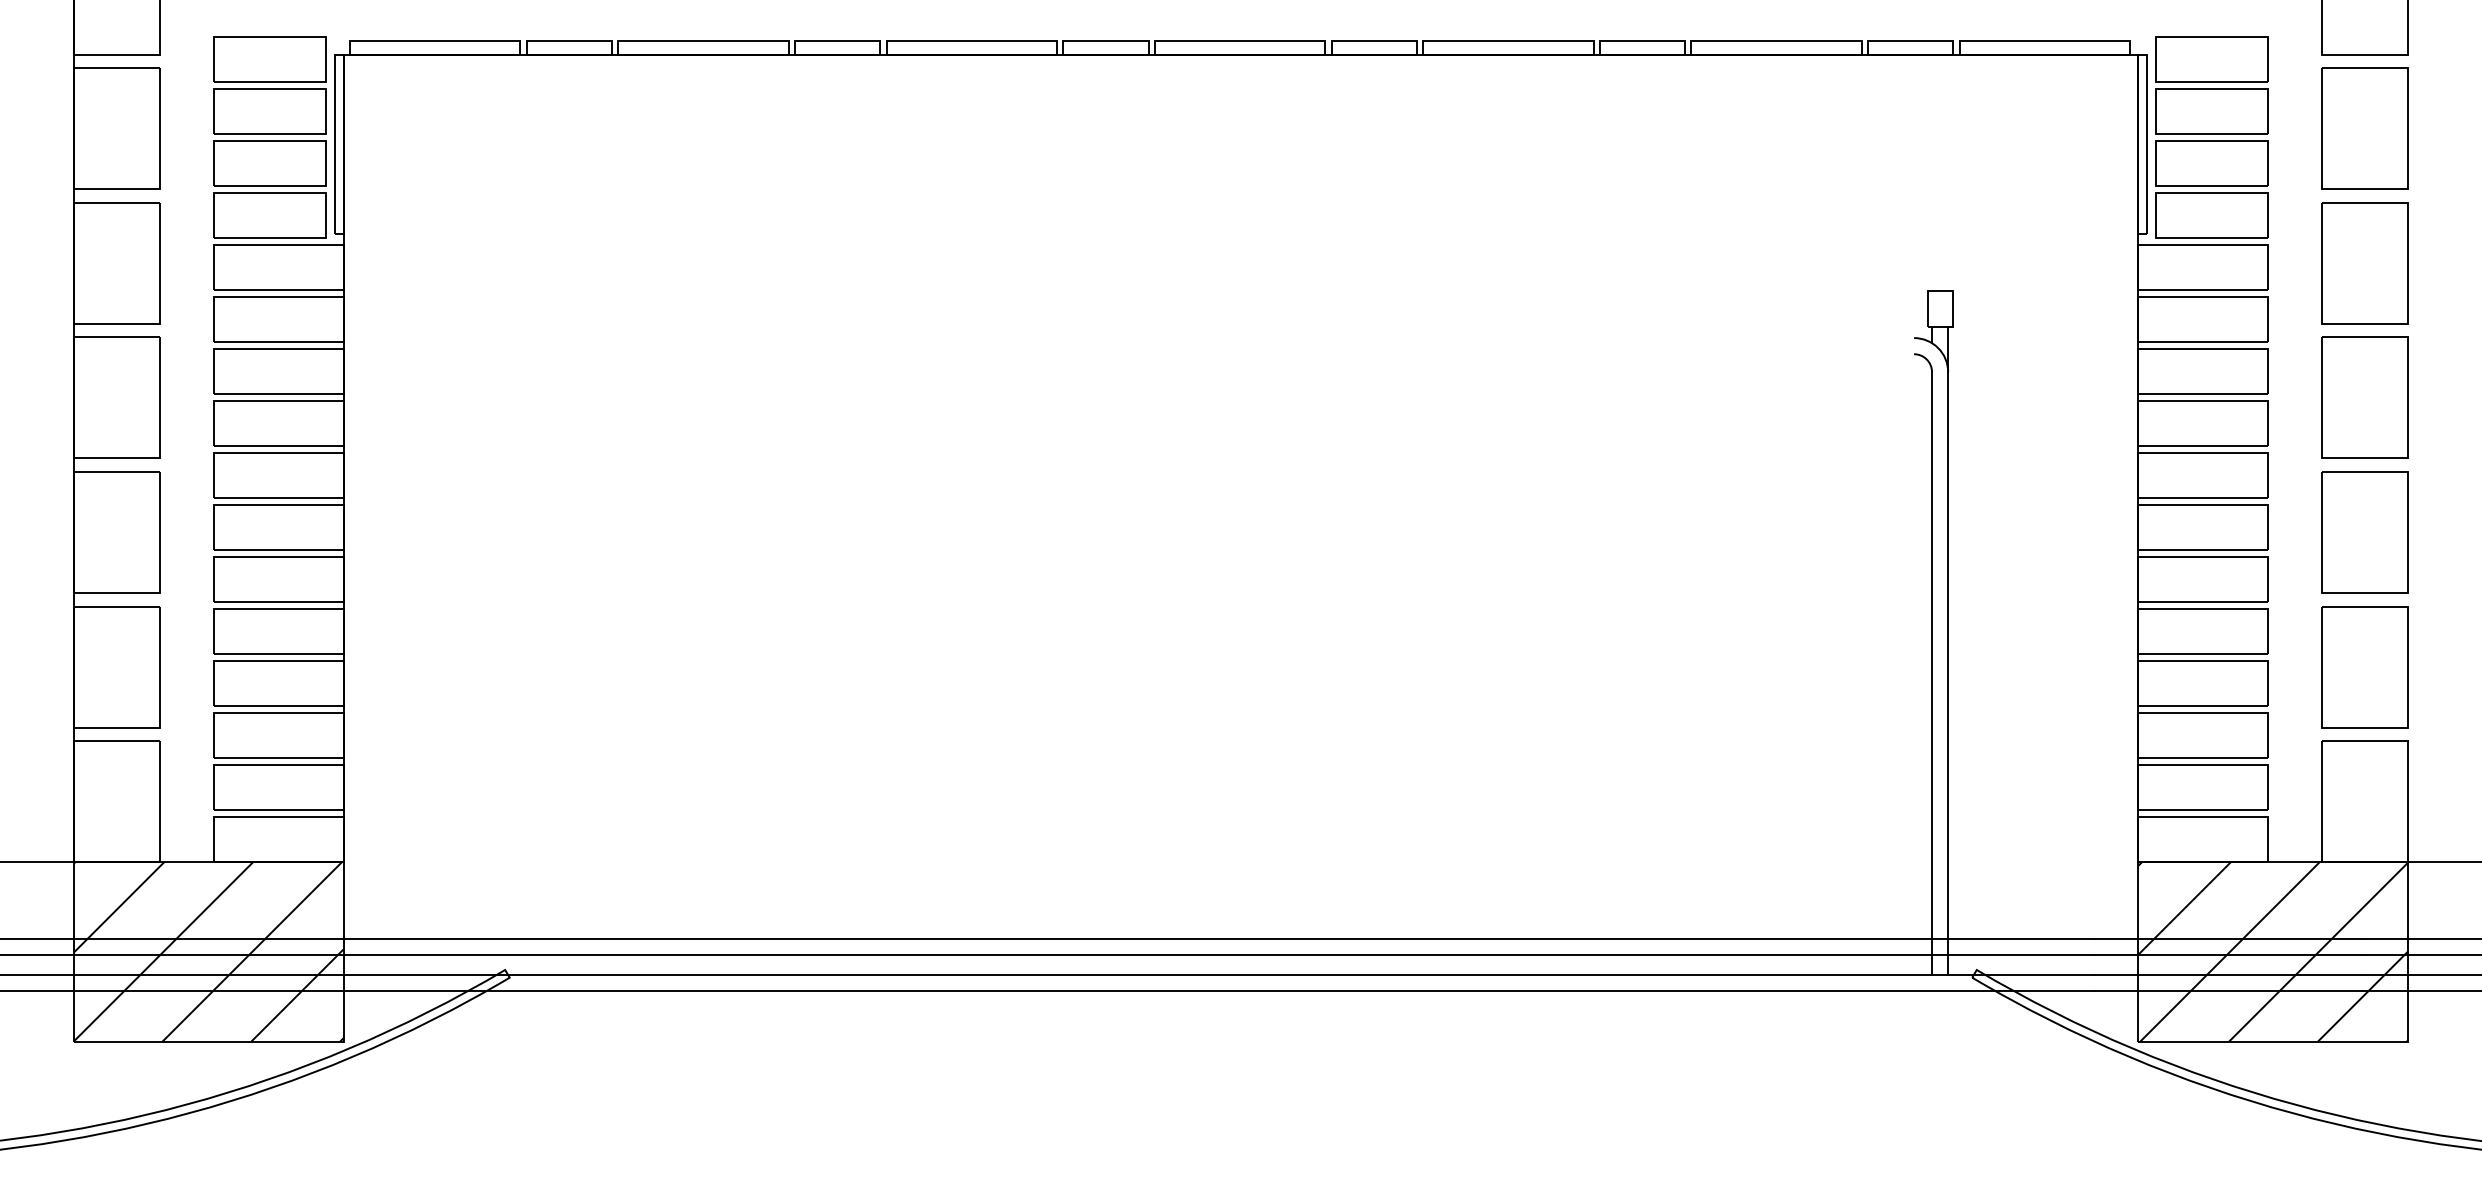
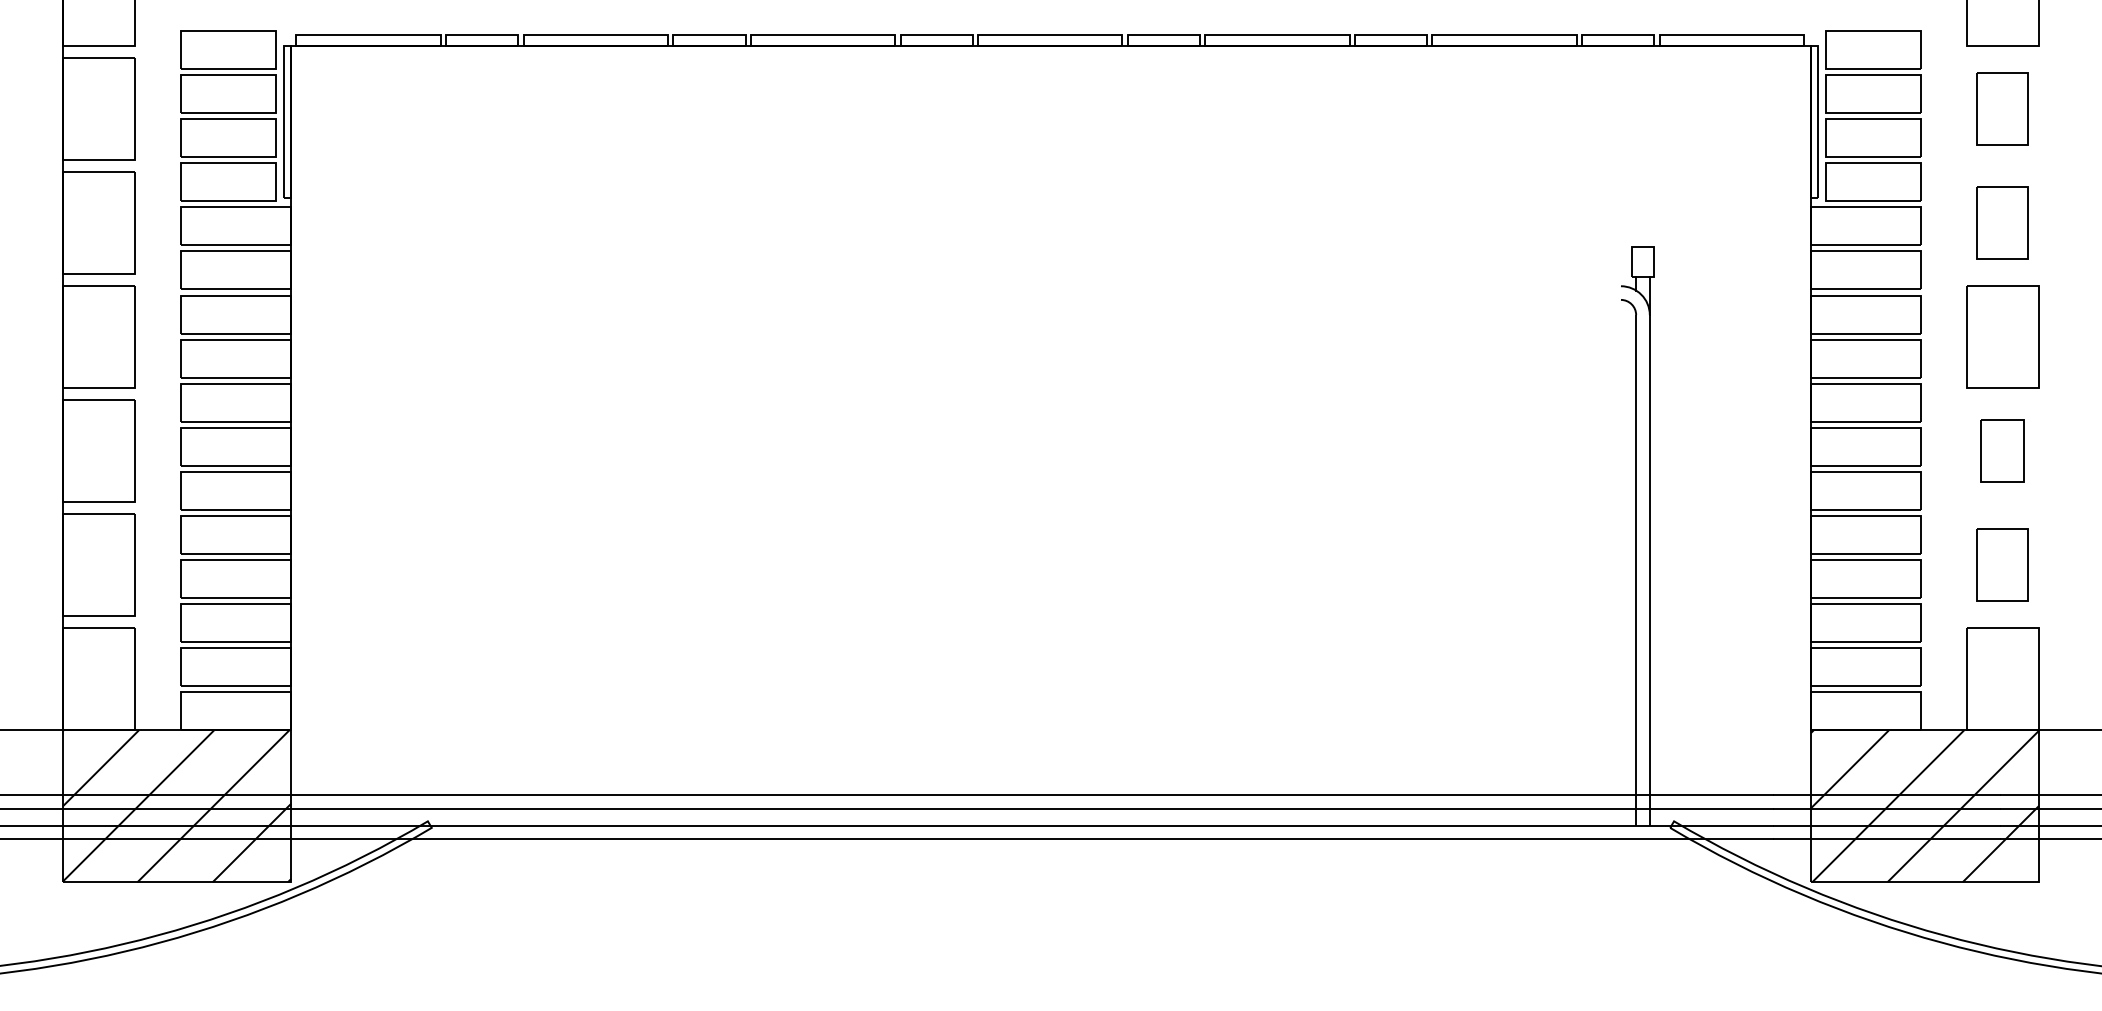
part: (2364, 128) -> (2002, 108), size x0.7
part: (2364, 263) -> (2002, 223), size x0.7
part: (2364, 532) -> (2002, 450), size x0.6
part: (2364, 667) -> (2002, 565), size x0.7

